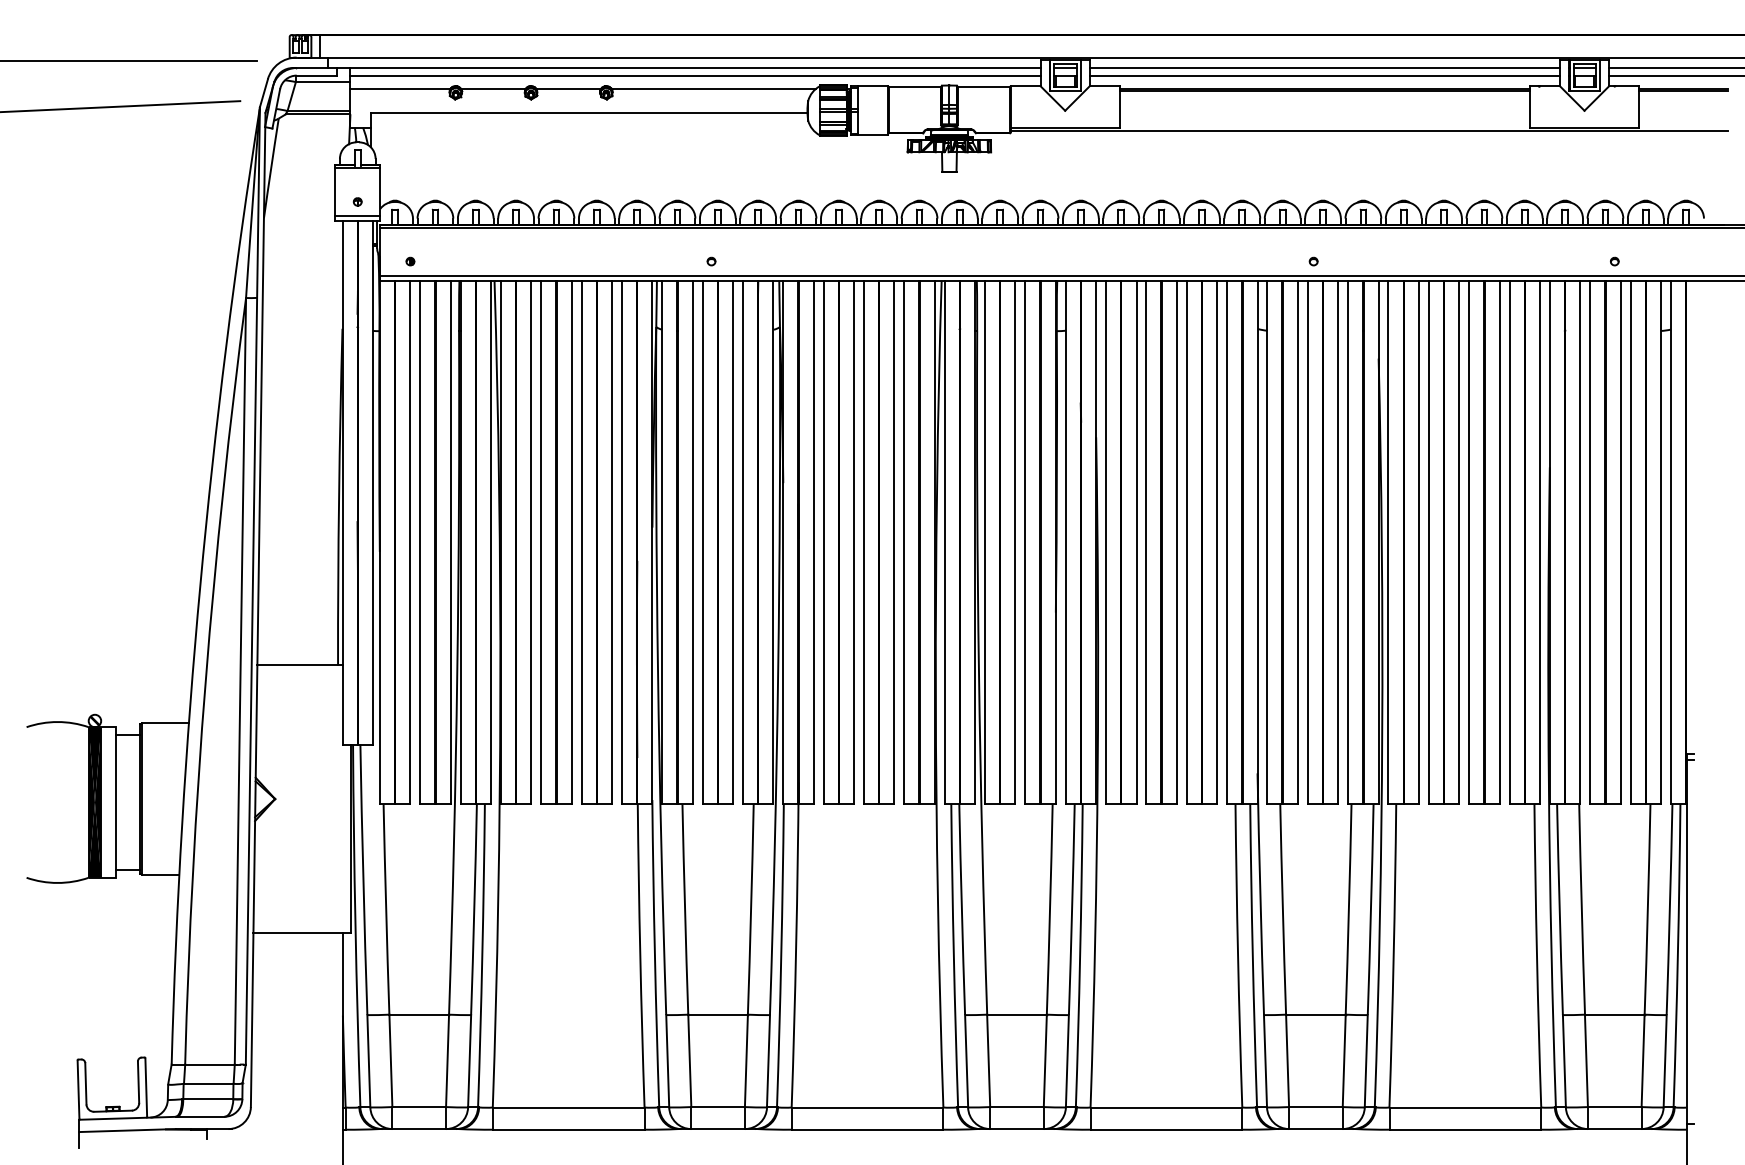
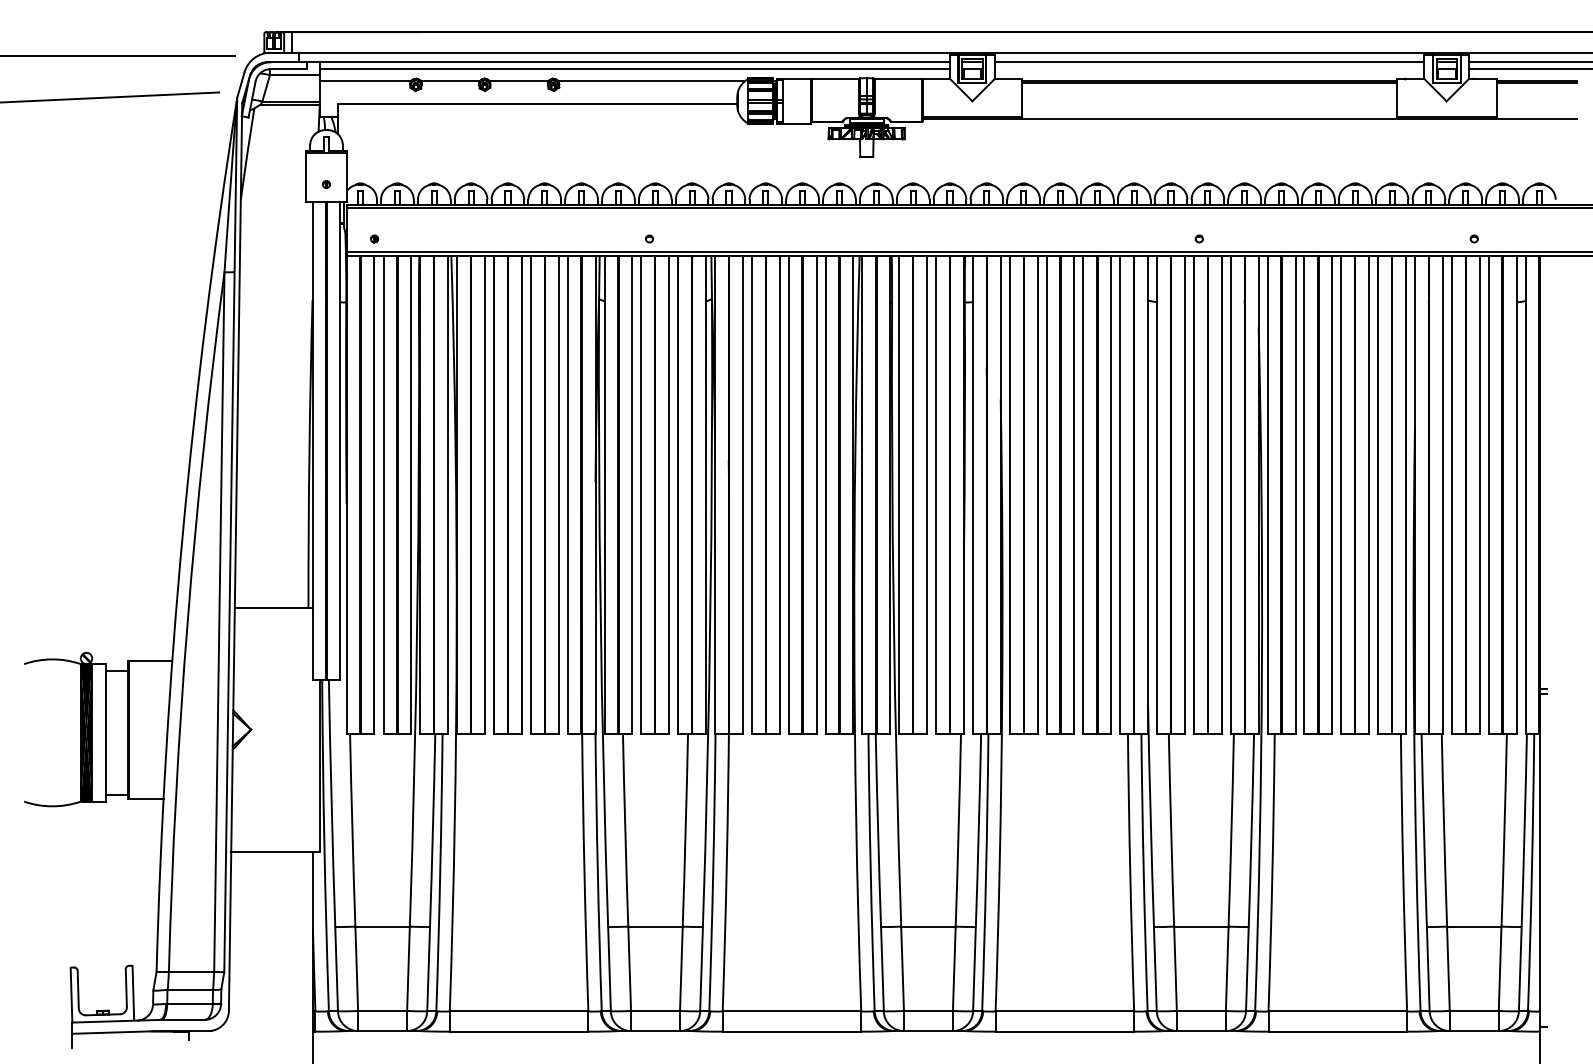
line: (1324, 75) -> (1209, 69), removed
line: (357, 216) -> (326, 197), removed

